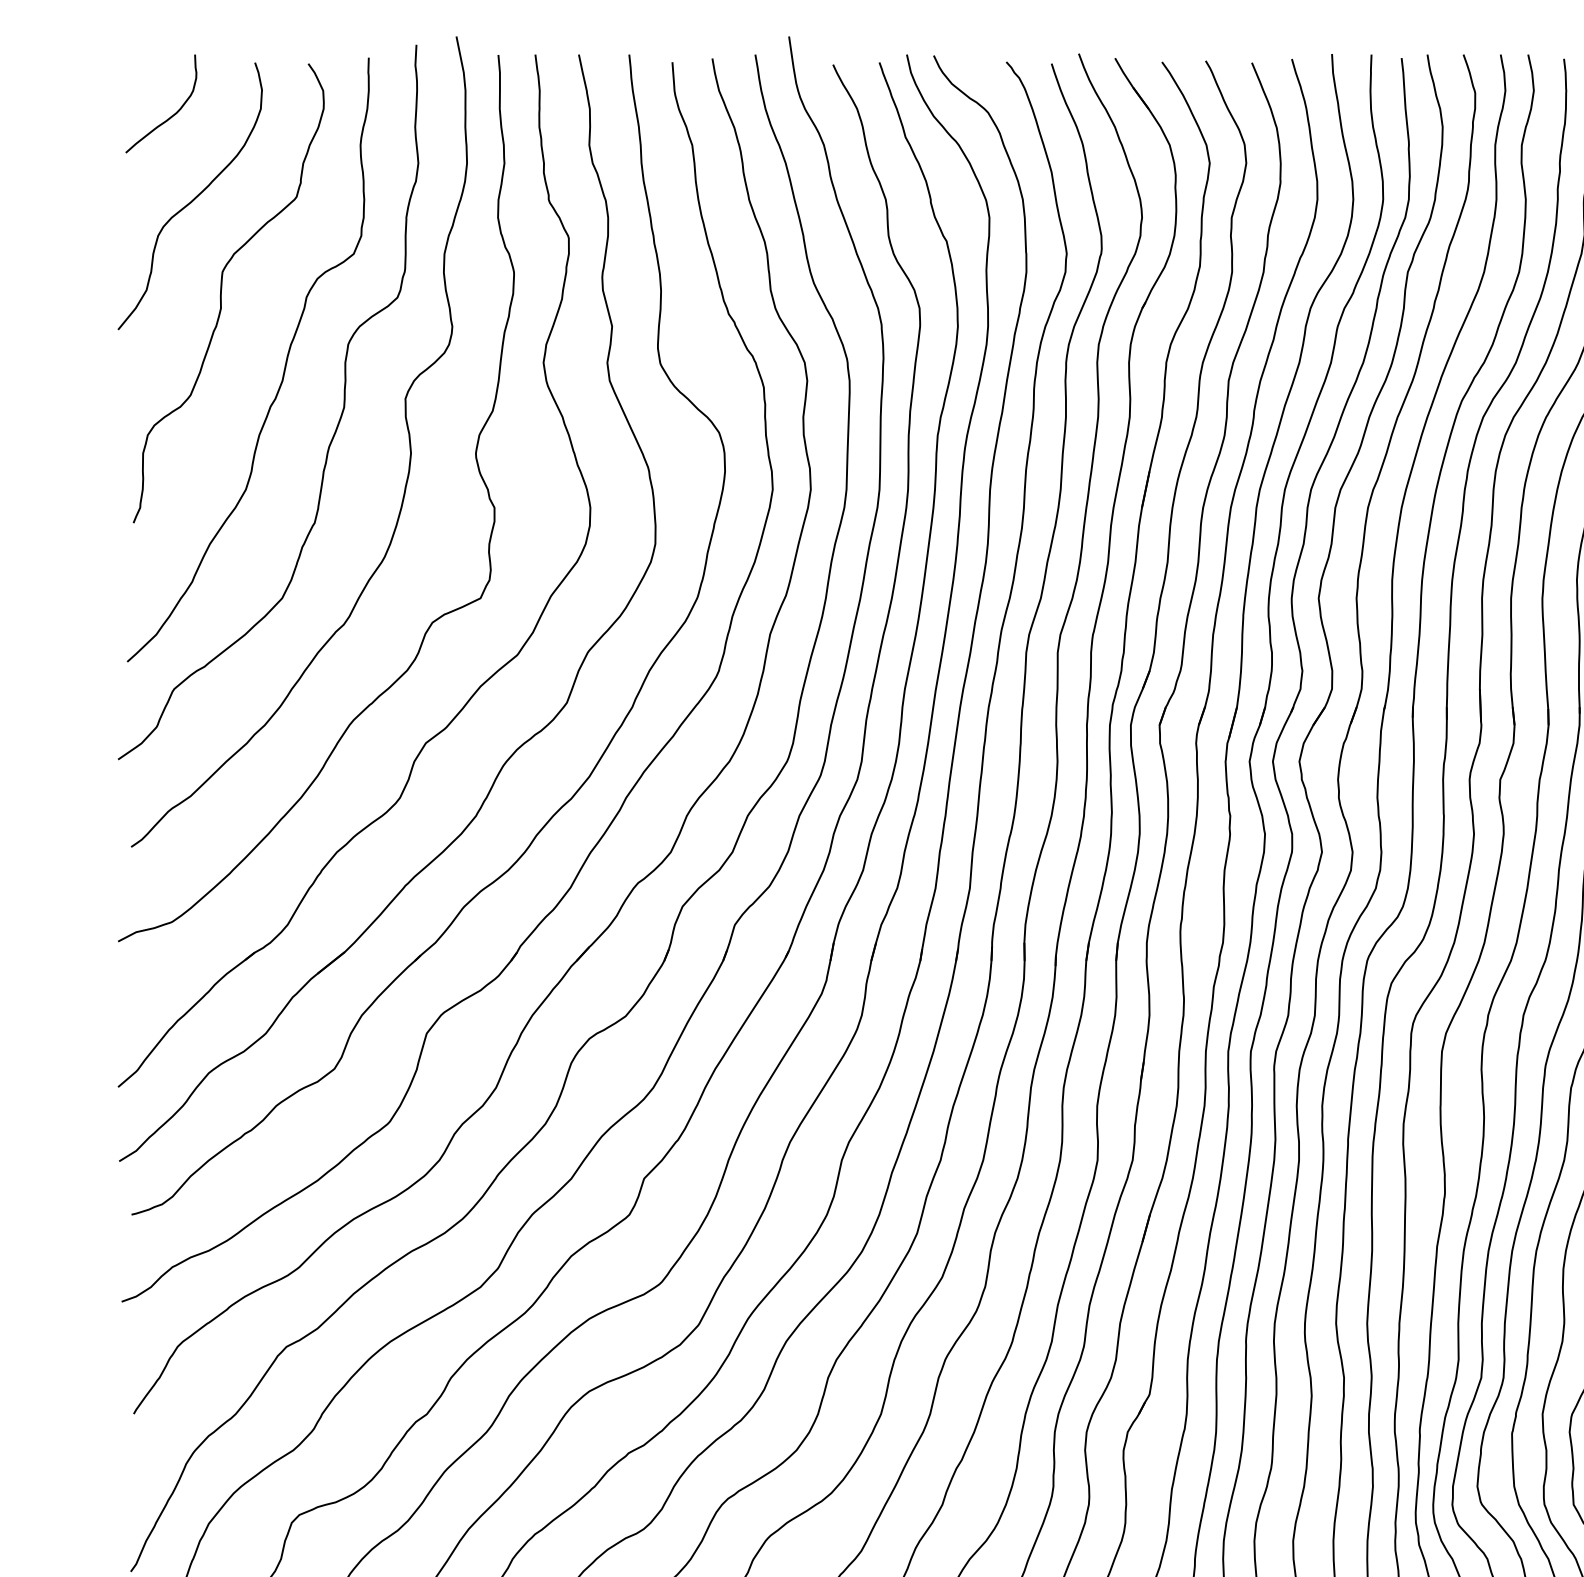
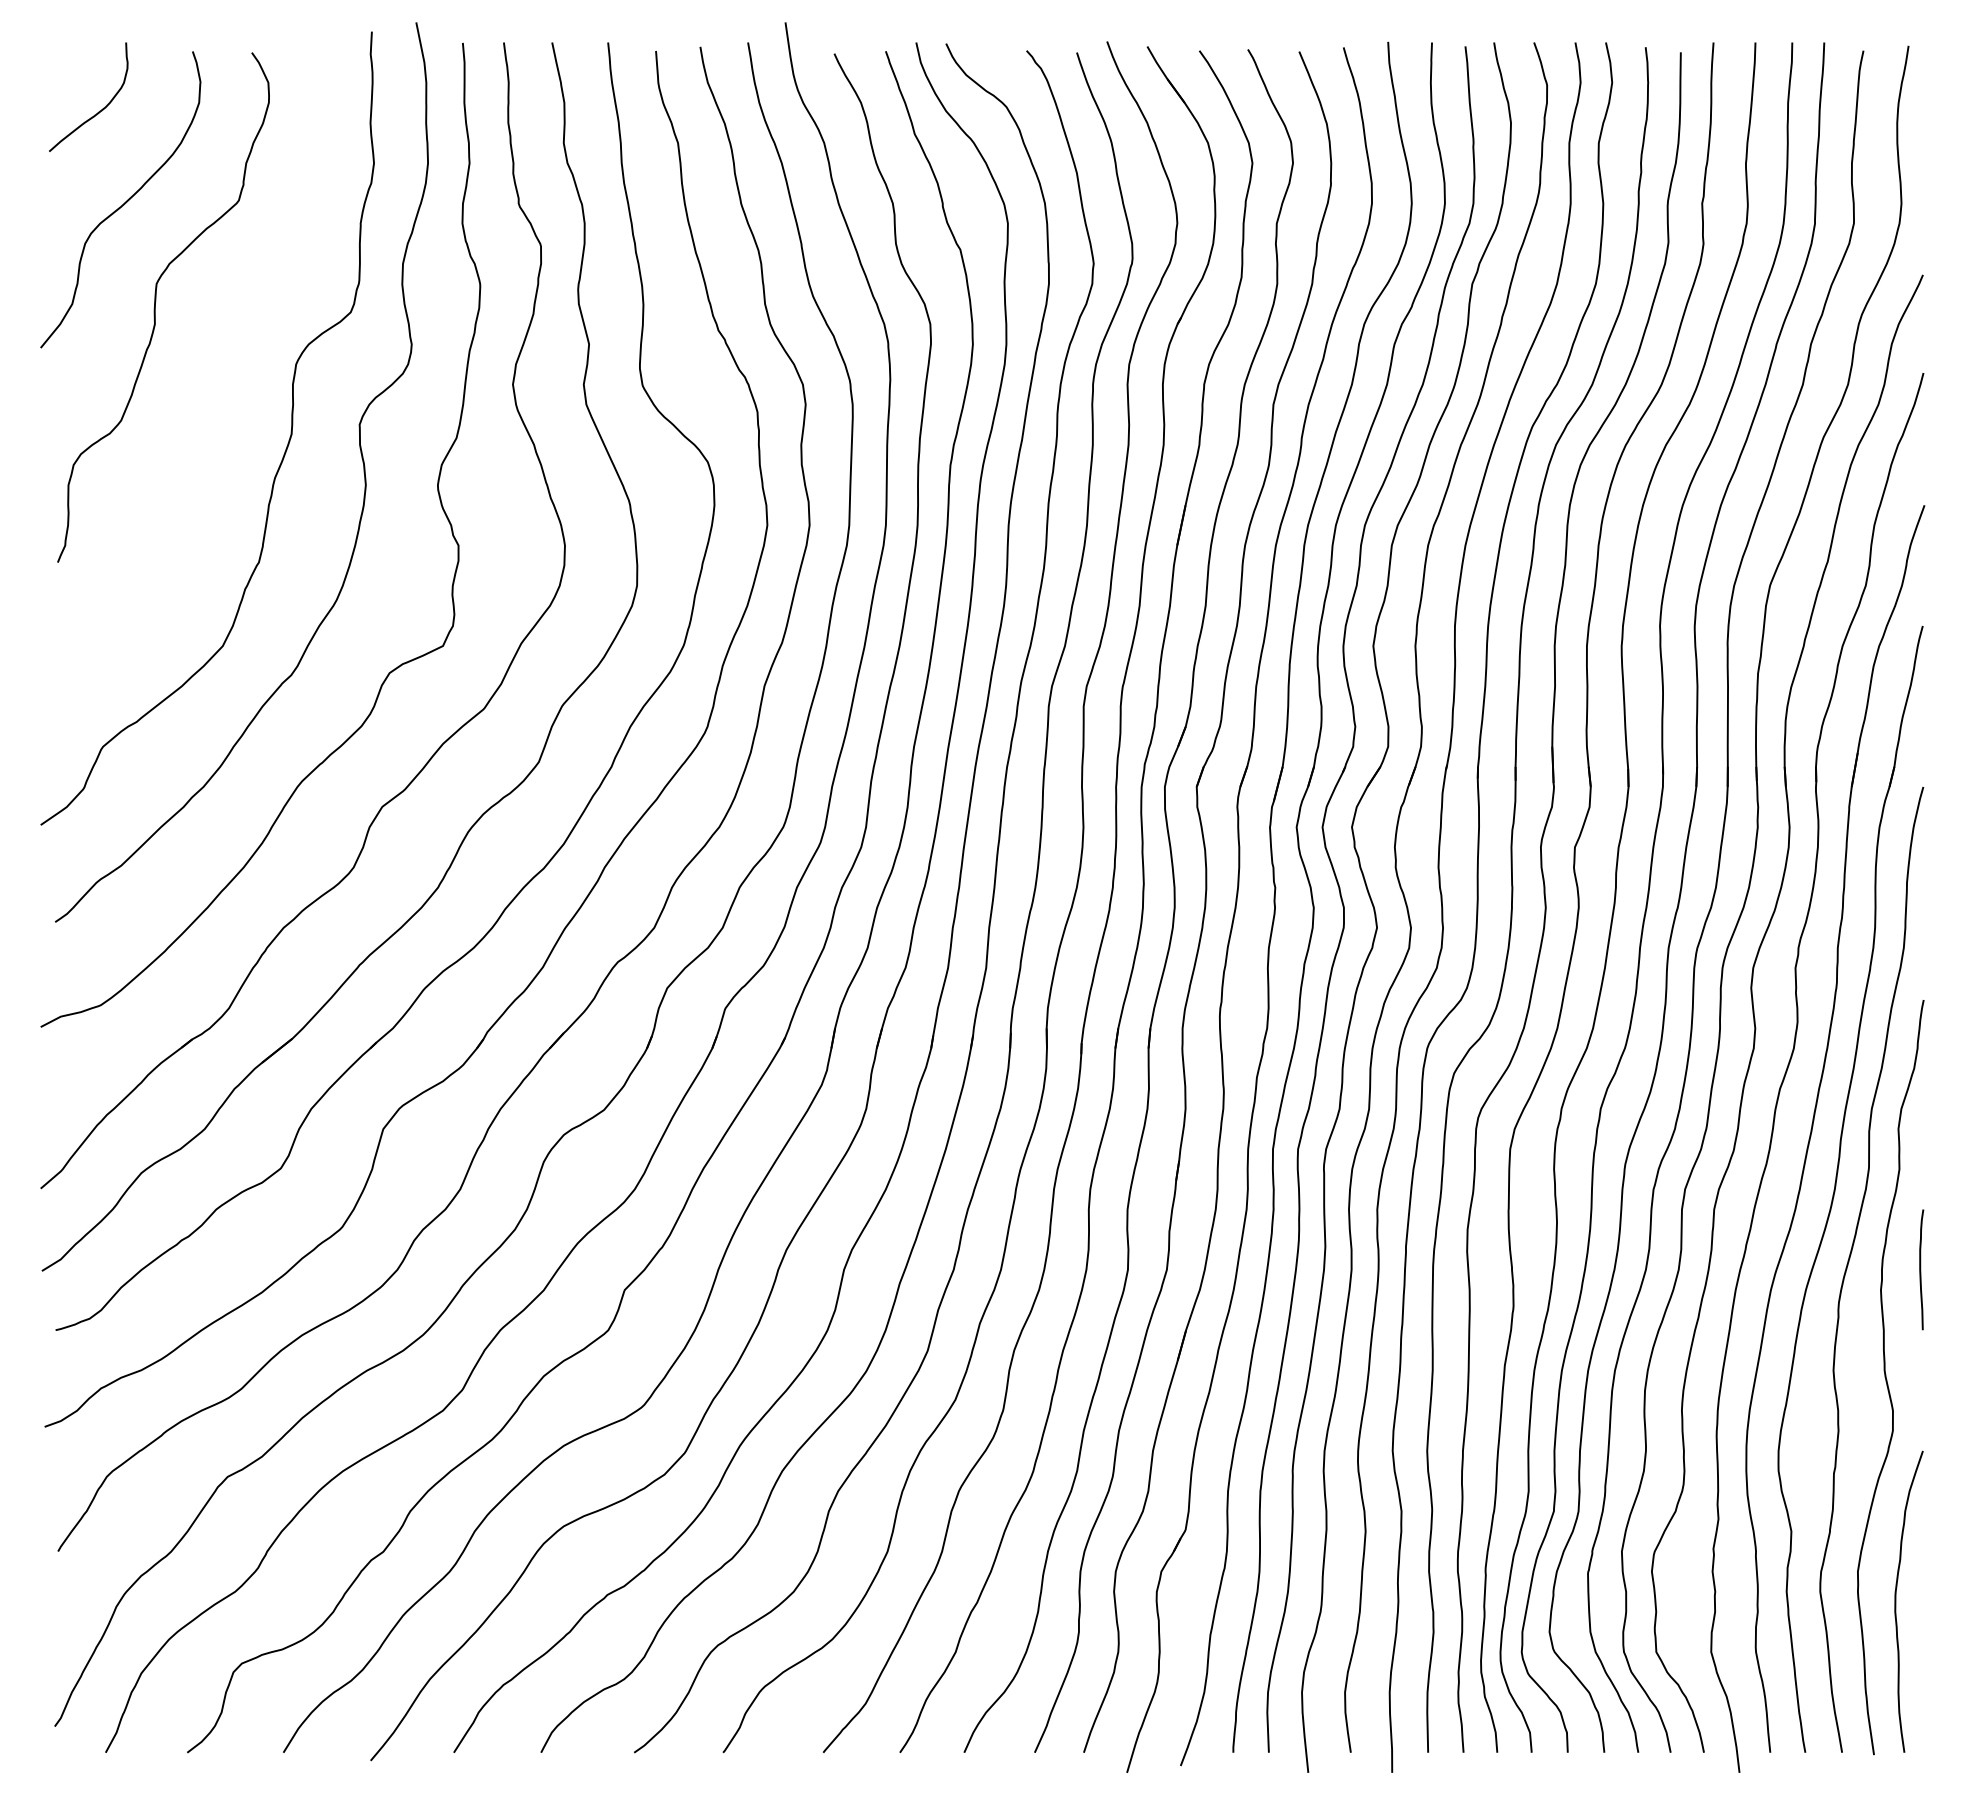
curve: (284, 365) -> (225, 387), removed

